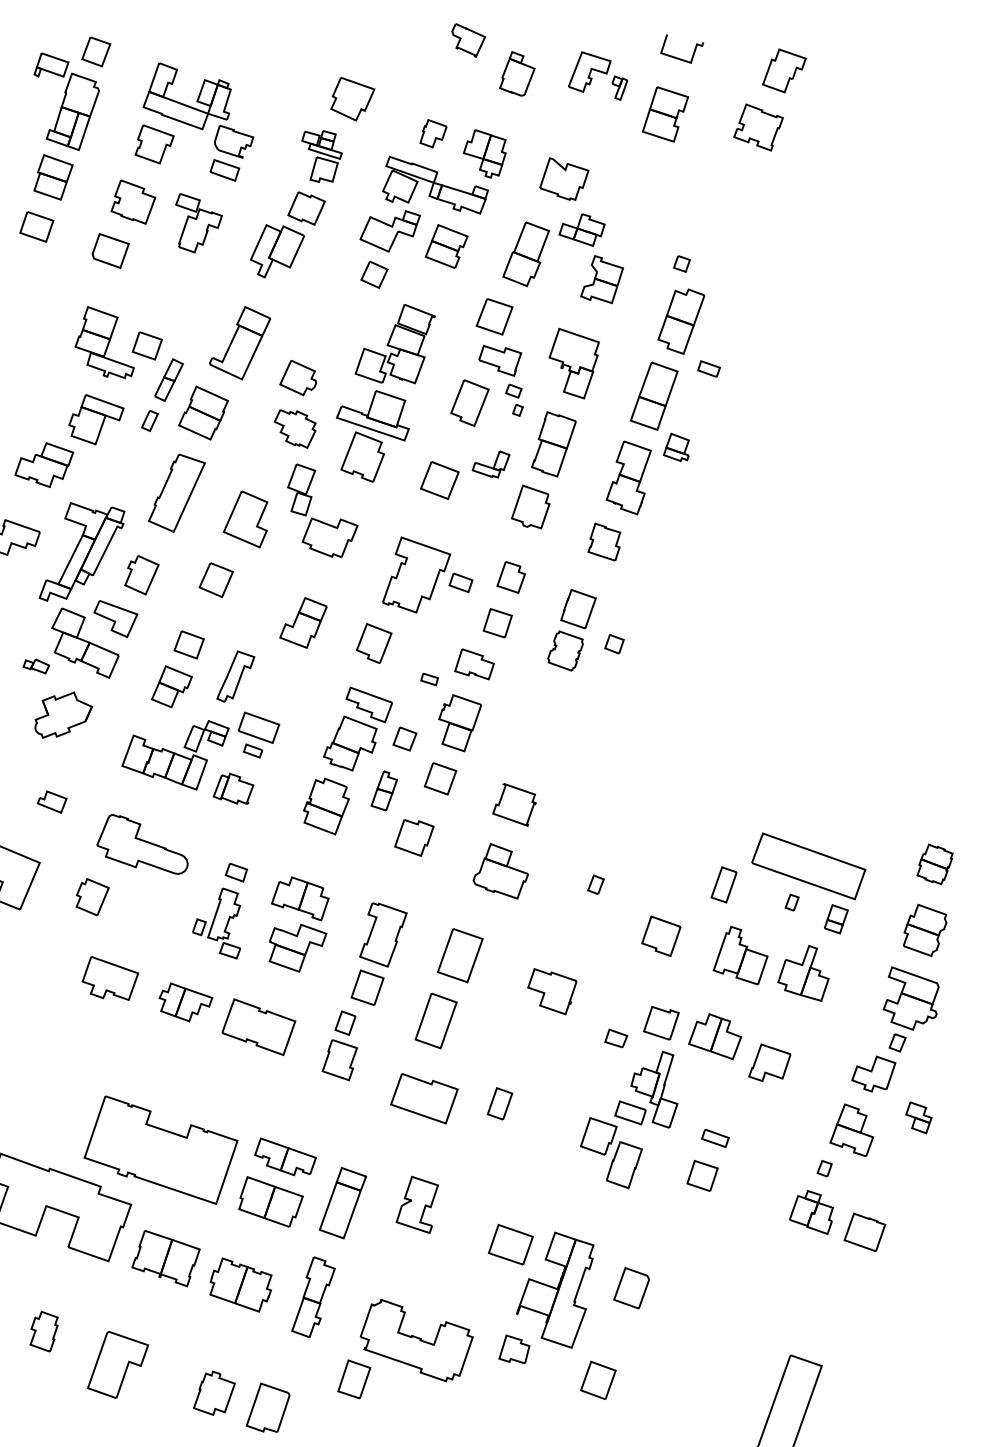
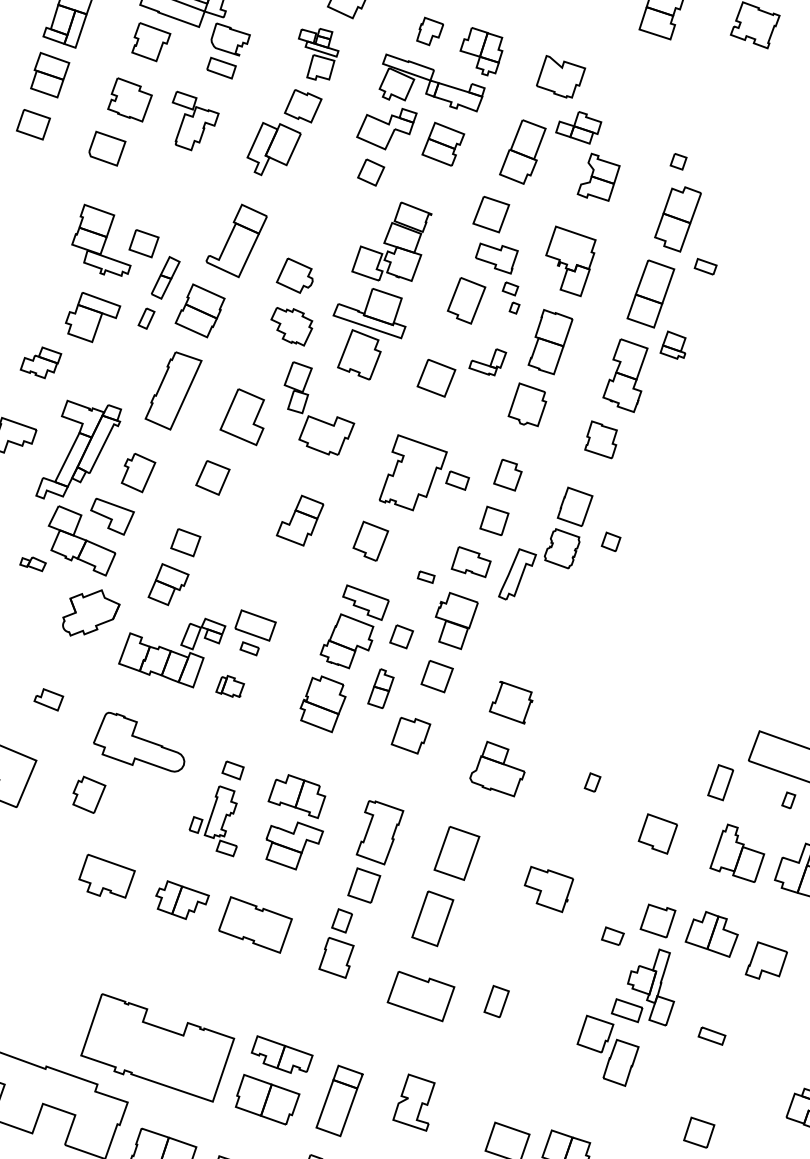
part: (44, 464) -> (41, 362), size x0.7
part: (235, 676) -> (517, 574), moved
part: (63, 714) -> (91, 612), moved
part: (233, 788) -> (230, 686), size x0.7
part: (702, 1175) -> (699, 1132), moved

